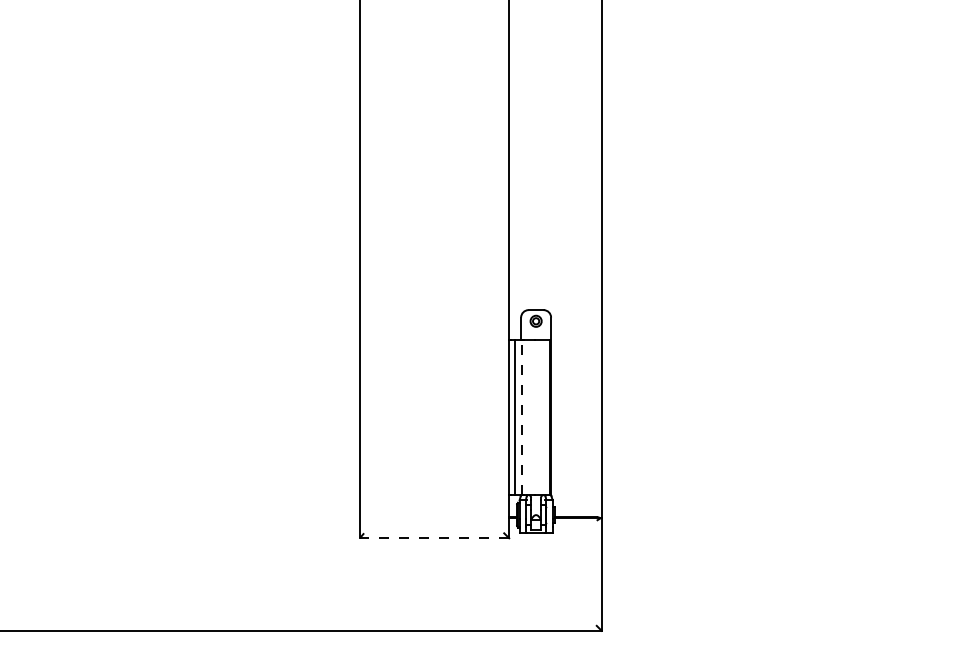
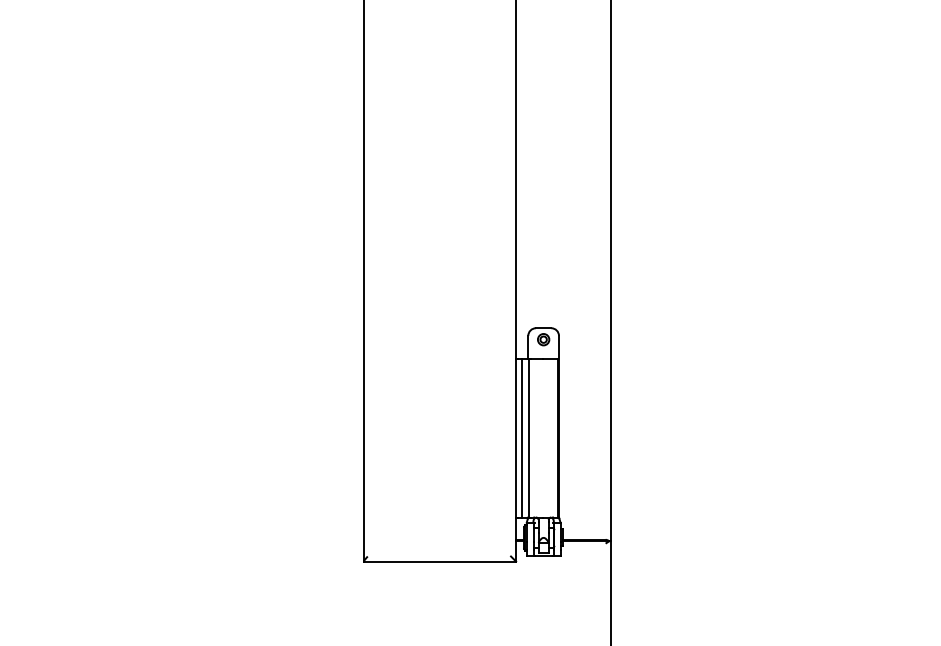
line: (521, 417) -> (528, 438), dashed -> solid
line: (434, 538) -> (439, 561), dashed -> solid

